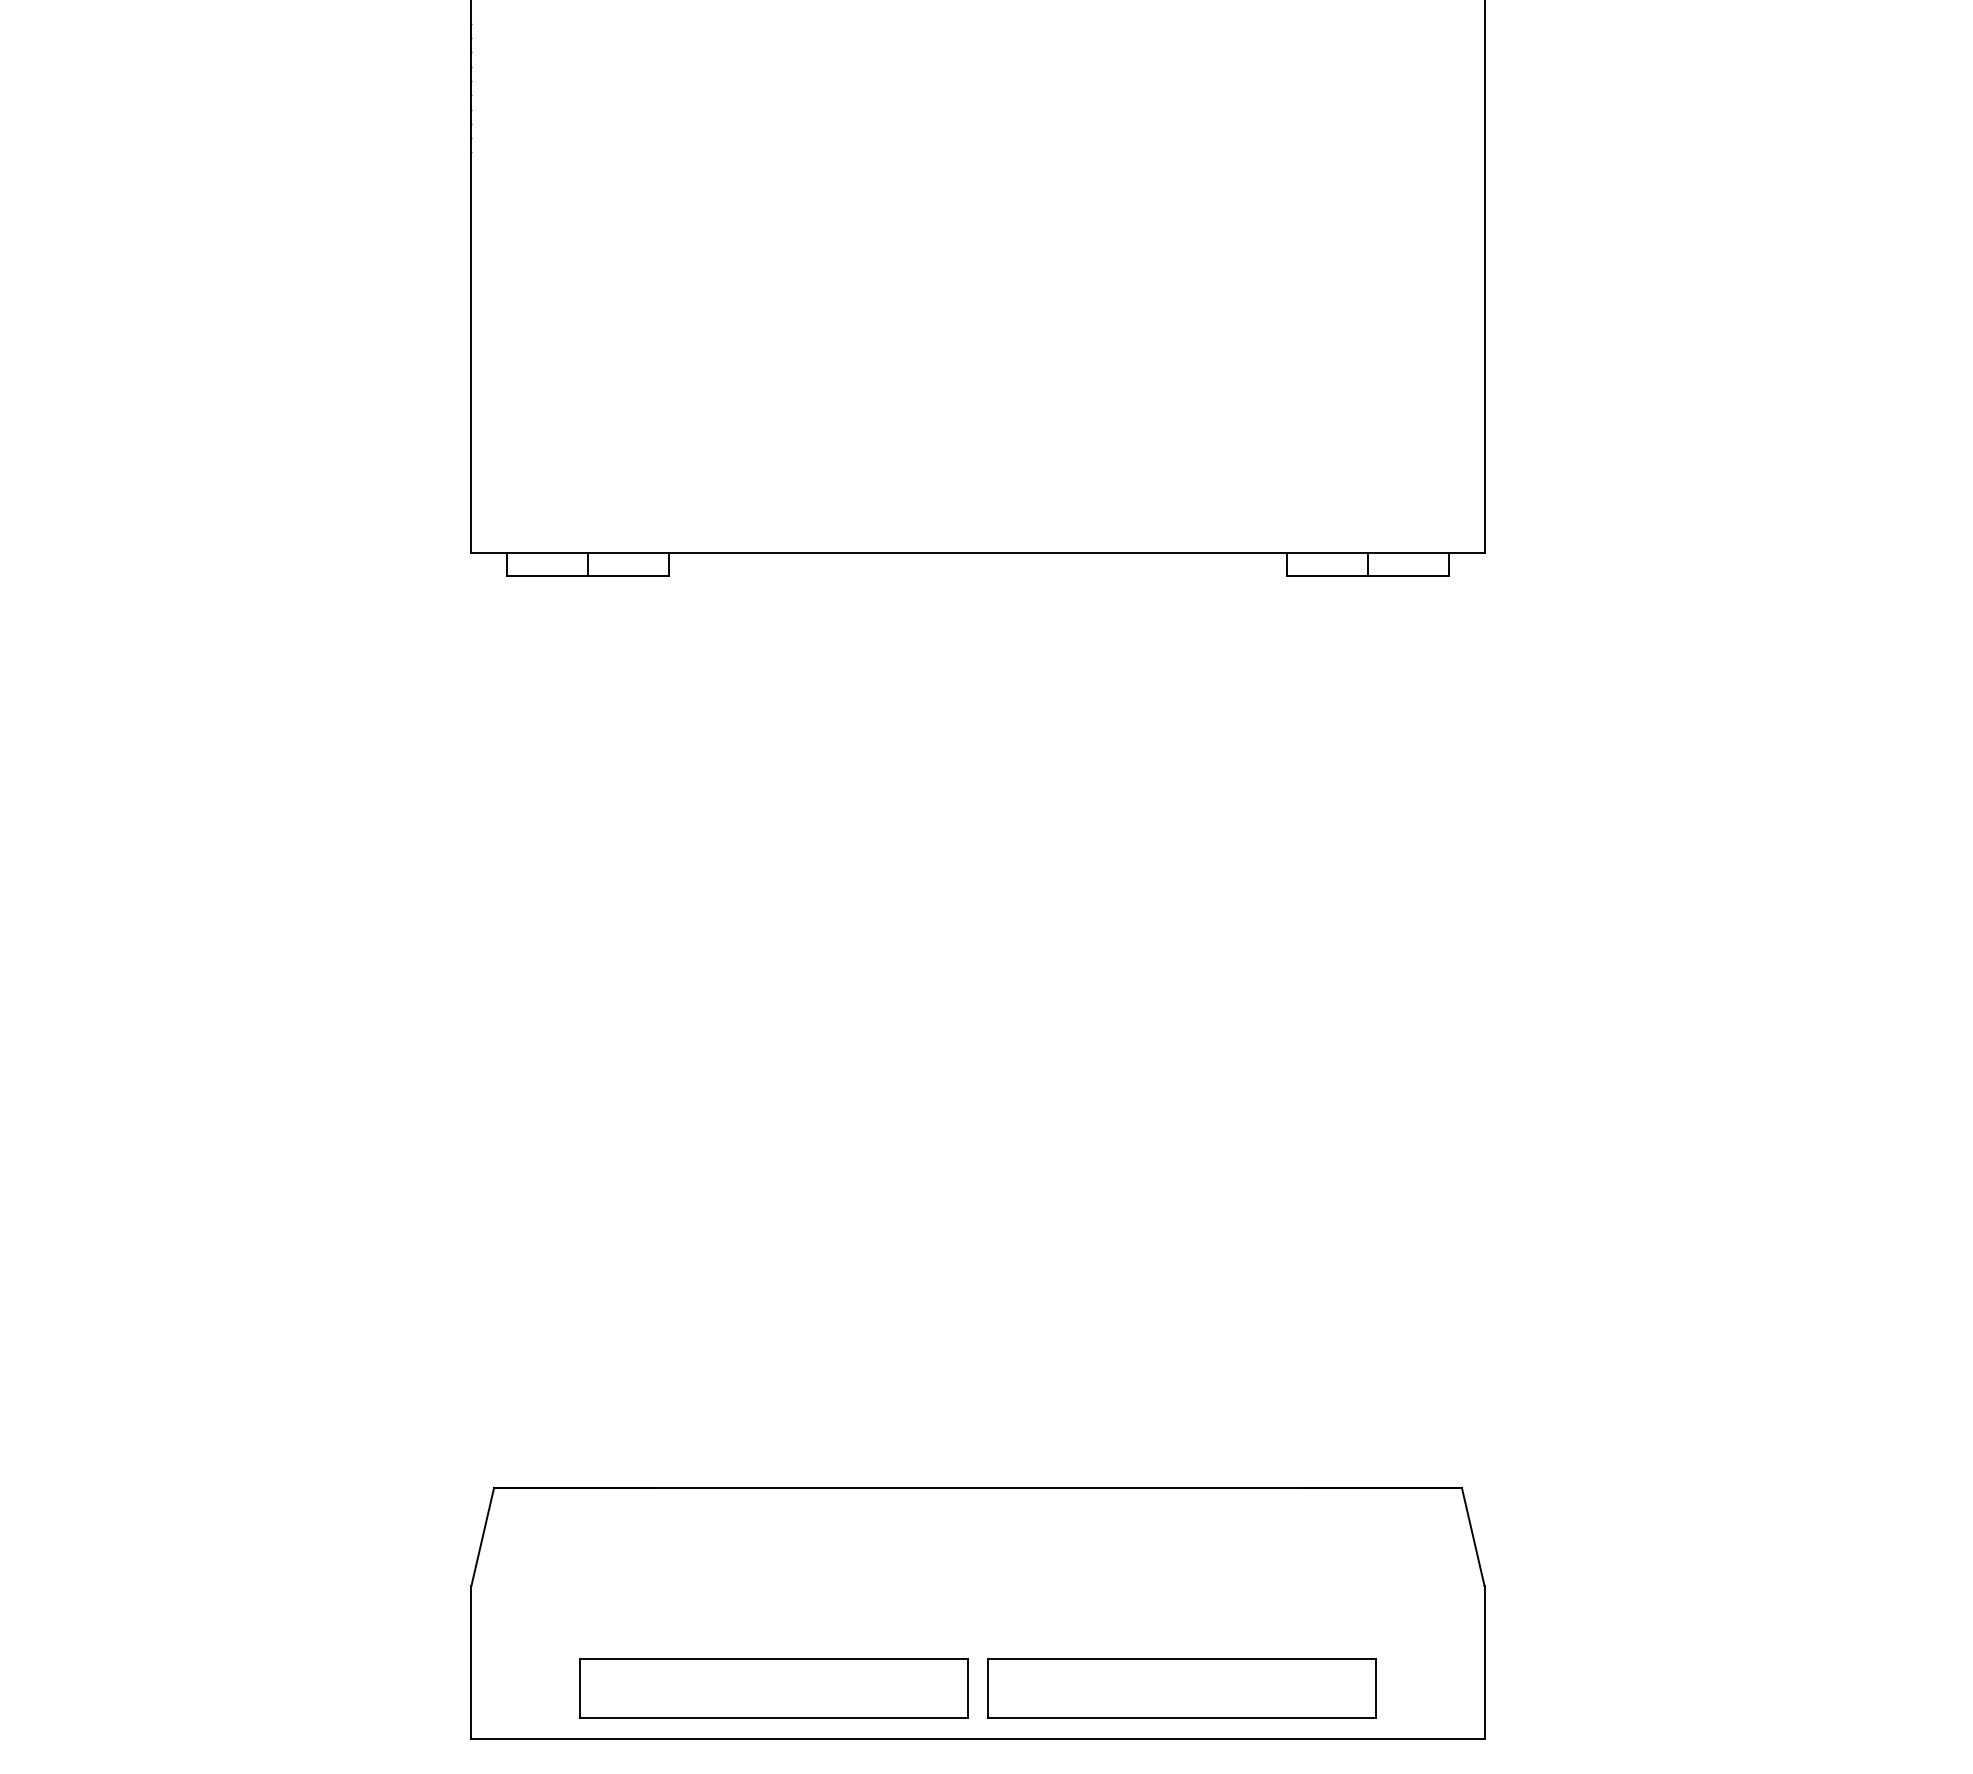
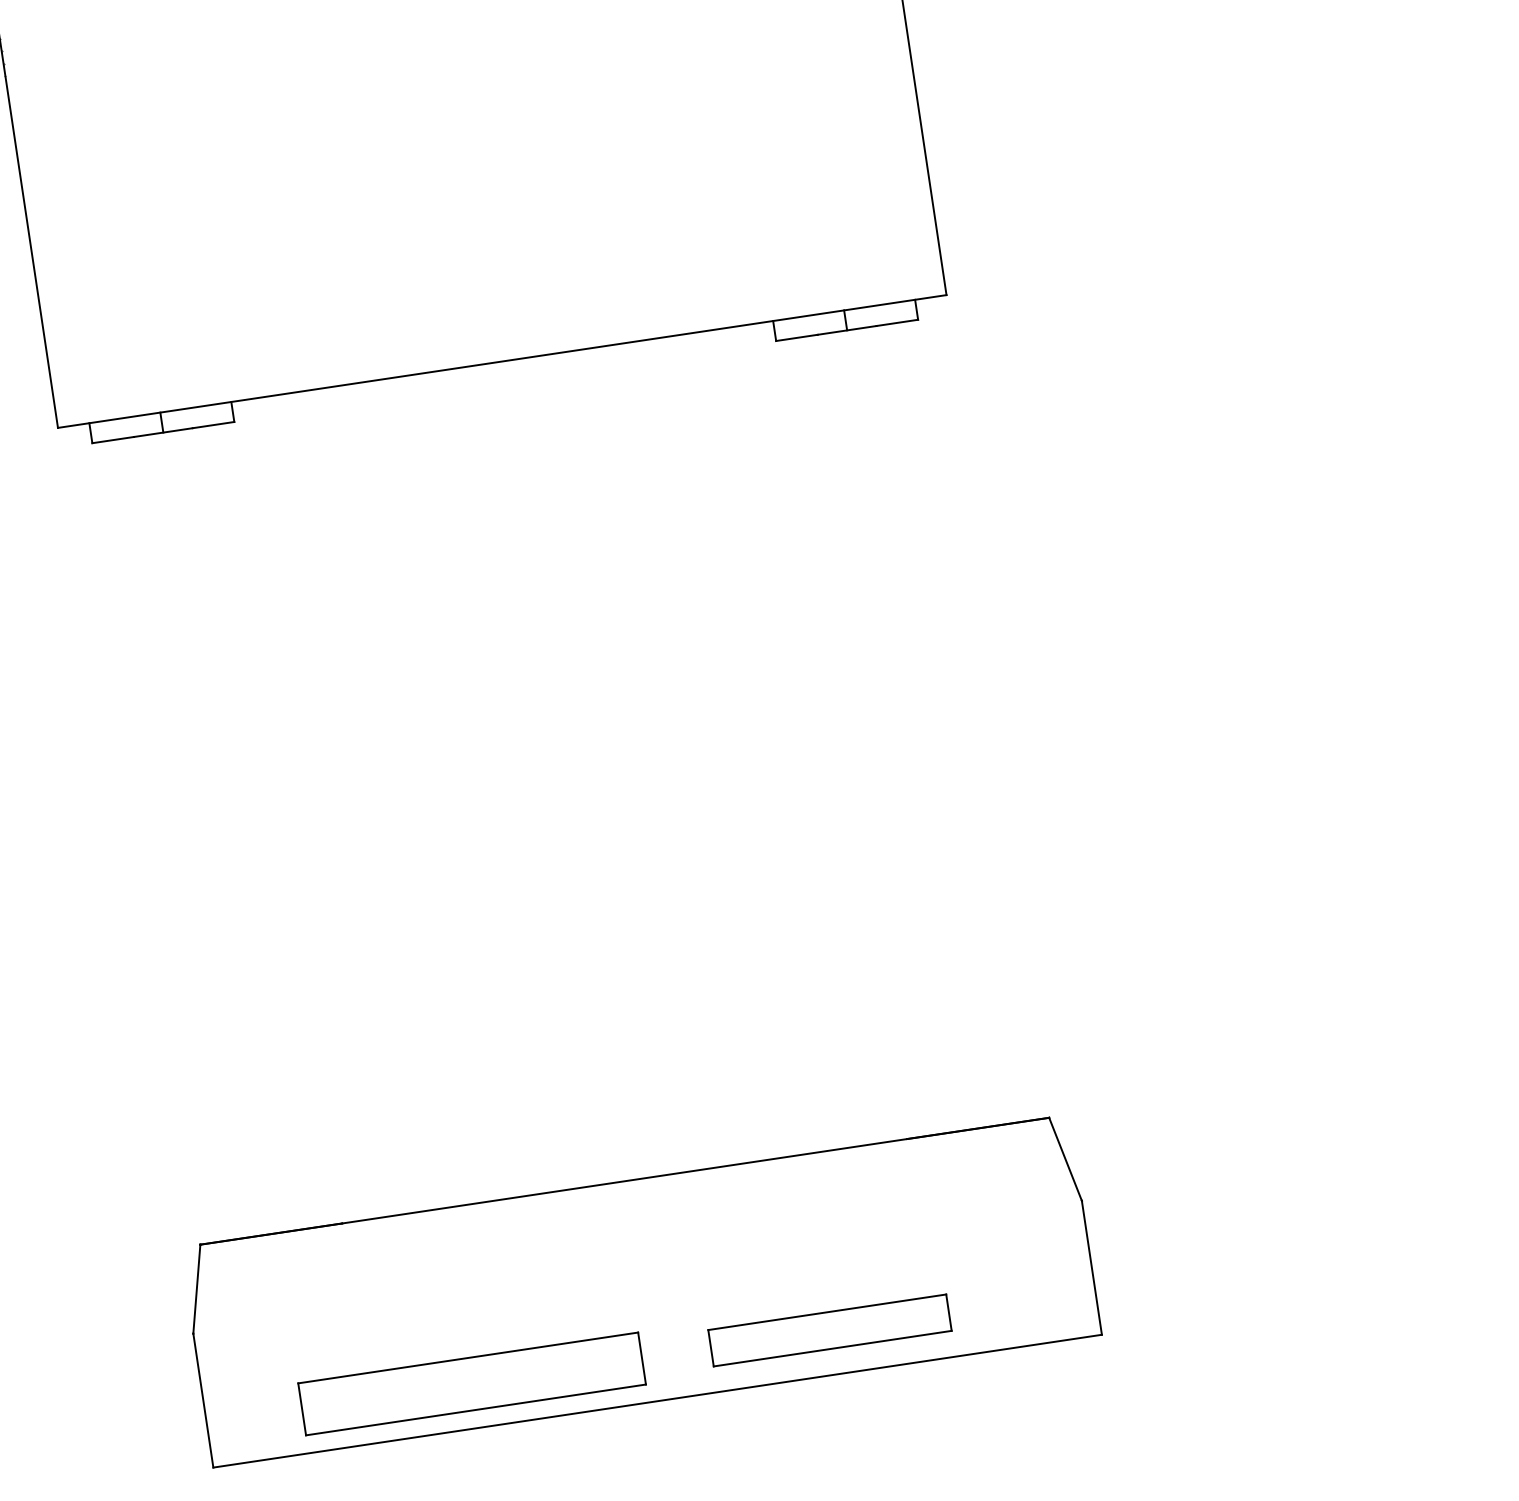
part: (1181, 1688) -> (829, 1330), size x0.7

